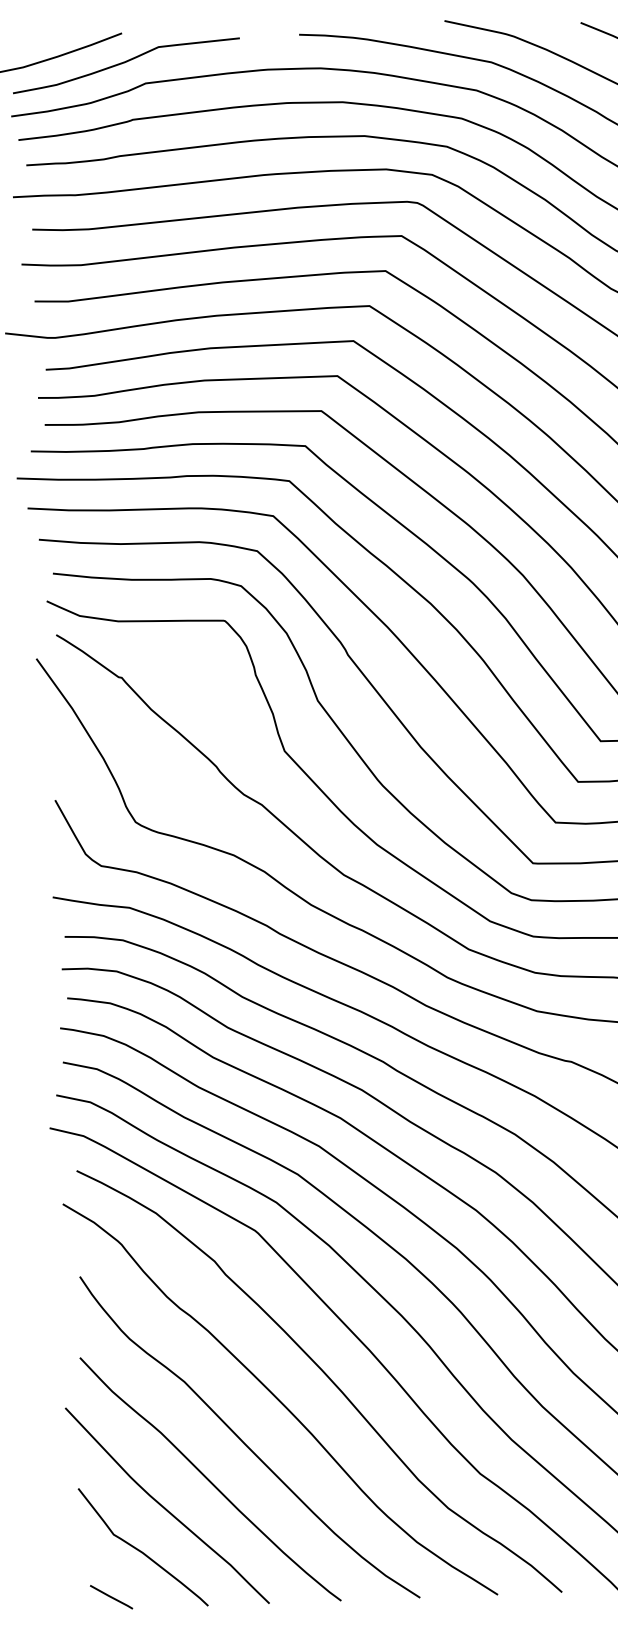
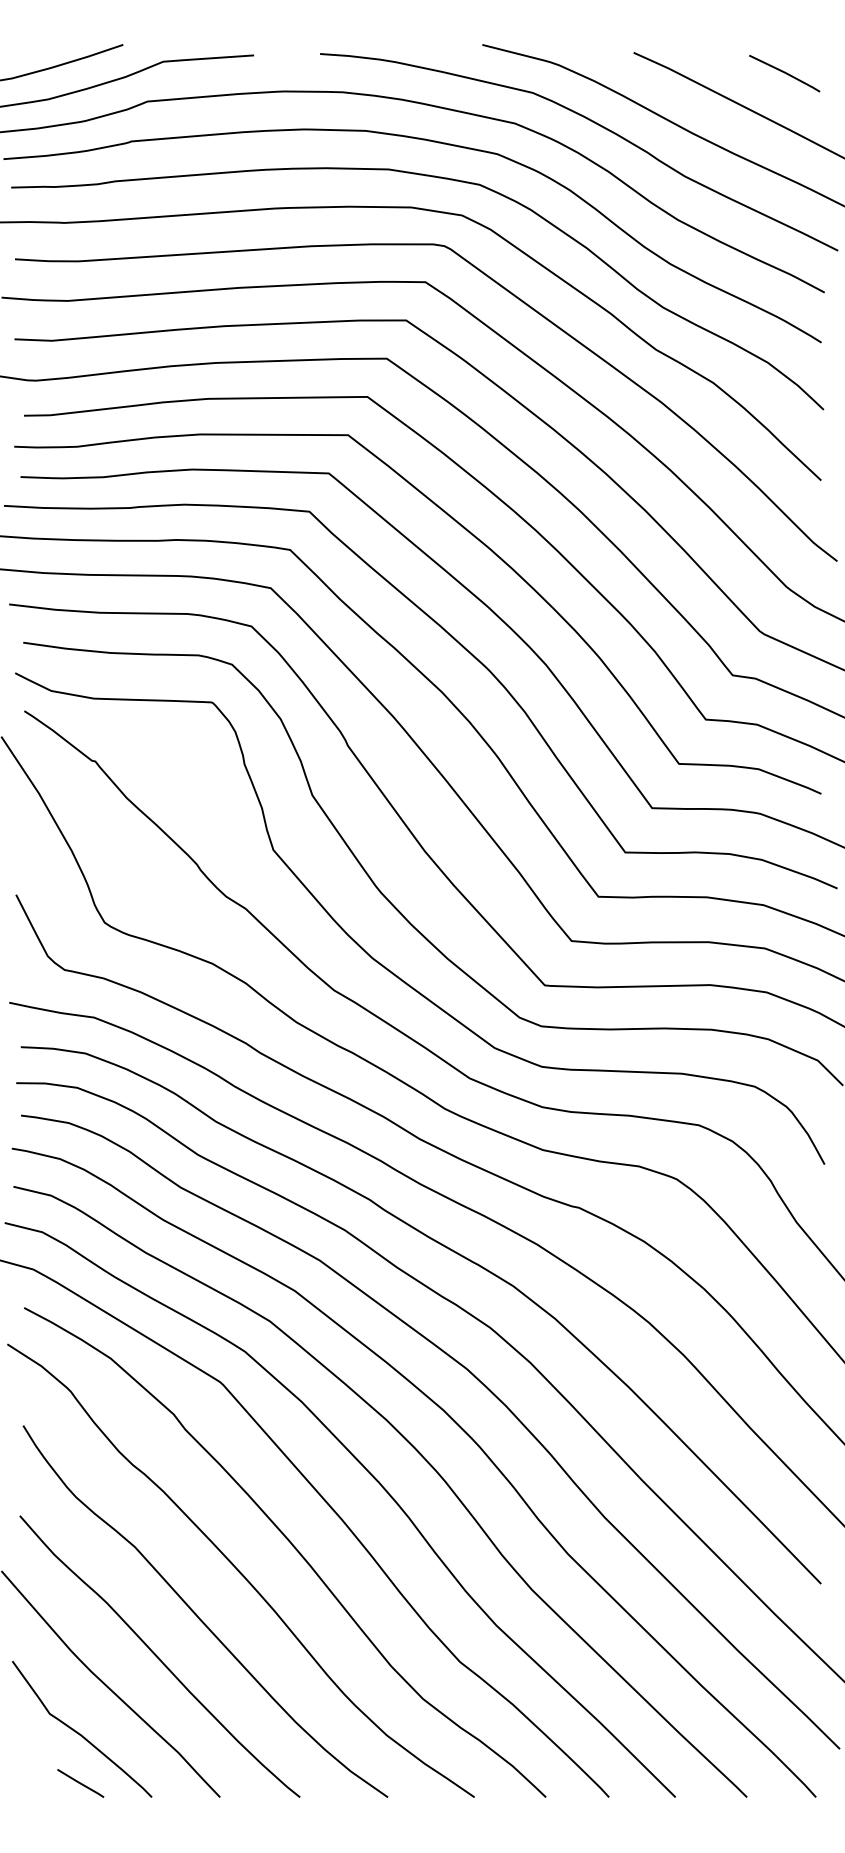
line: (111, 1597) -> (80, 1783), moved

